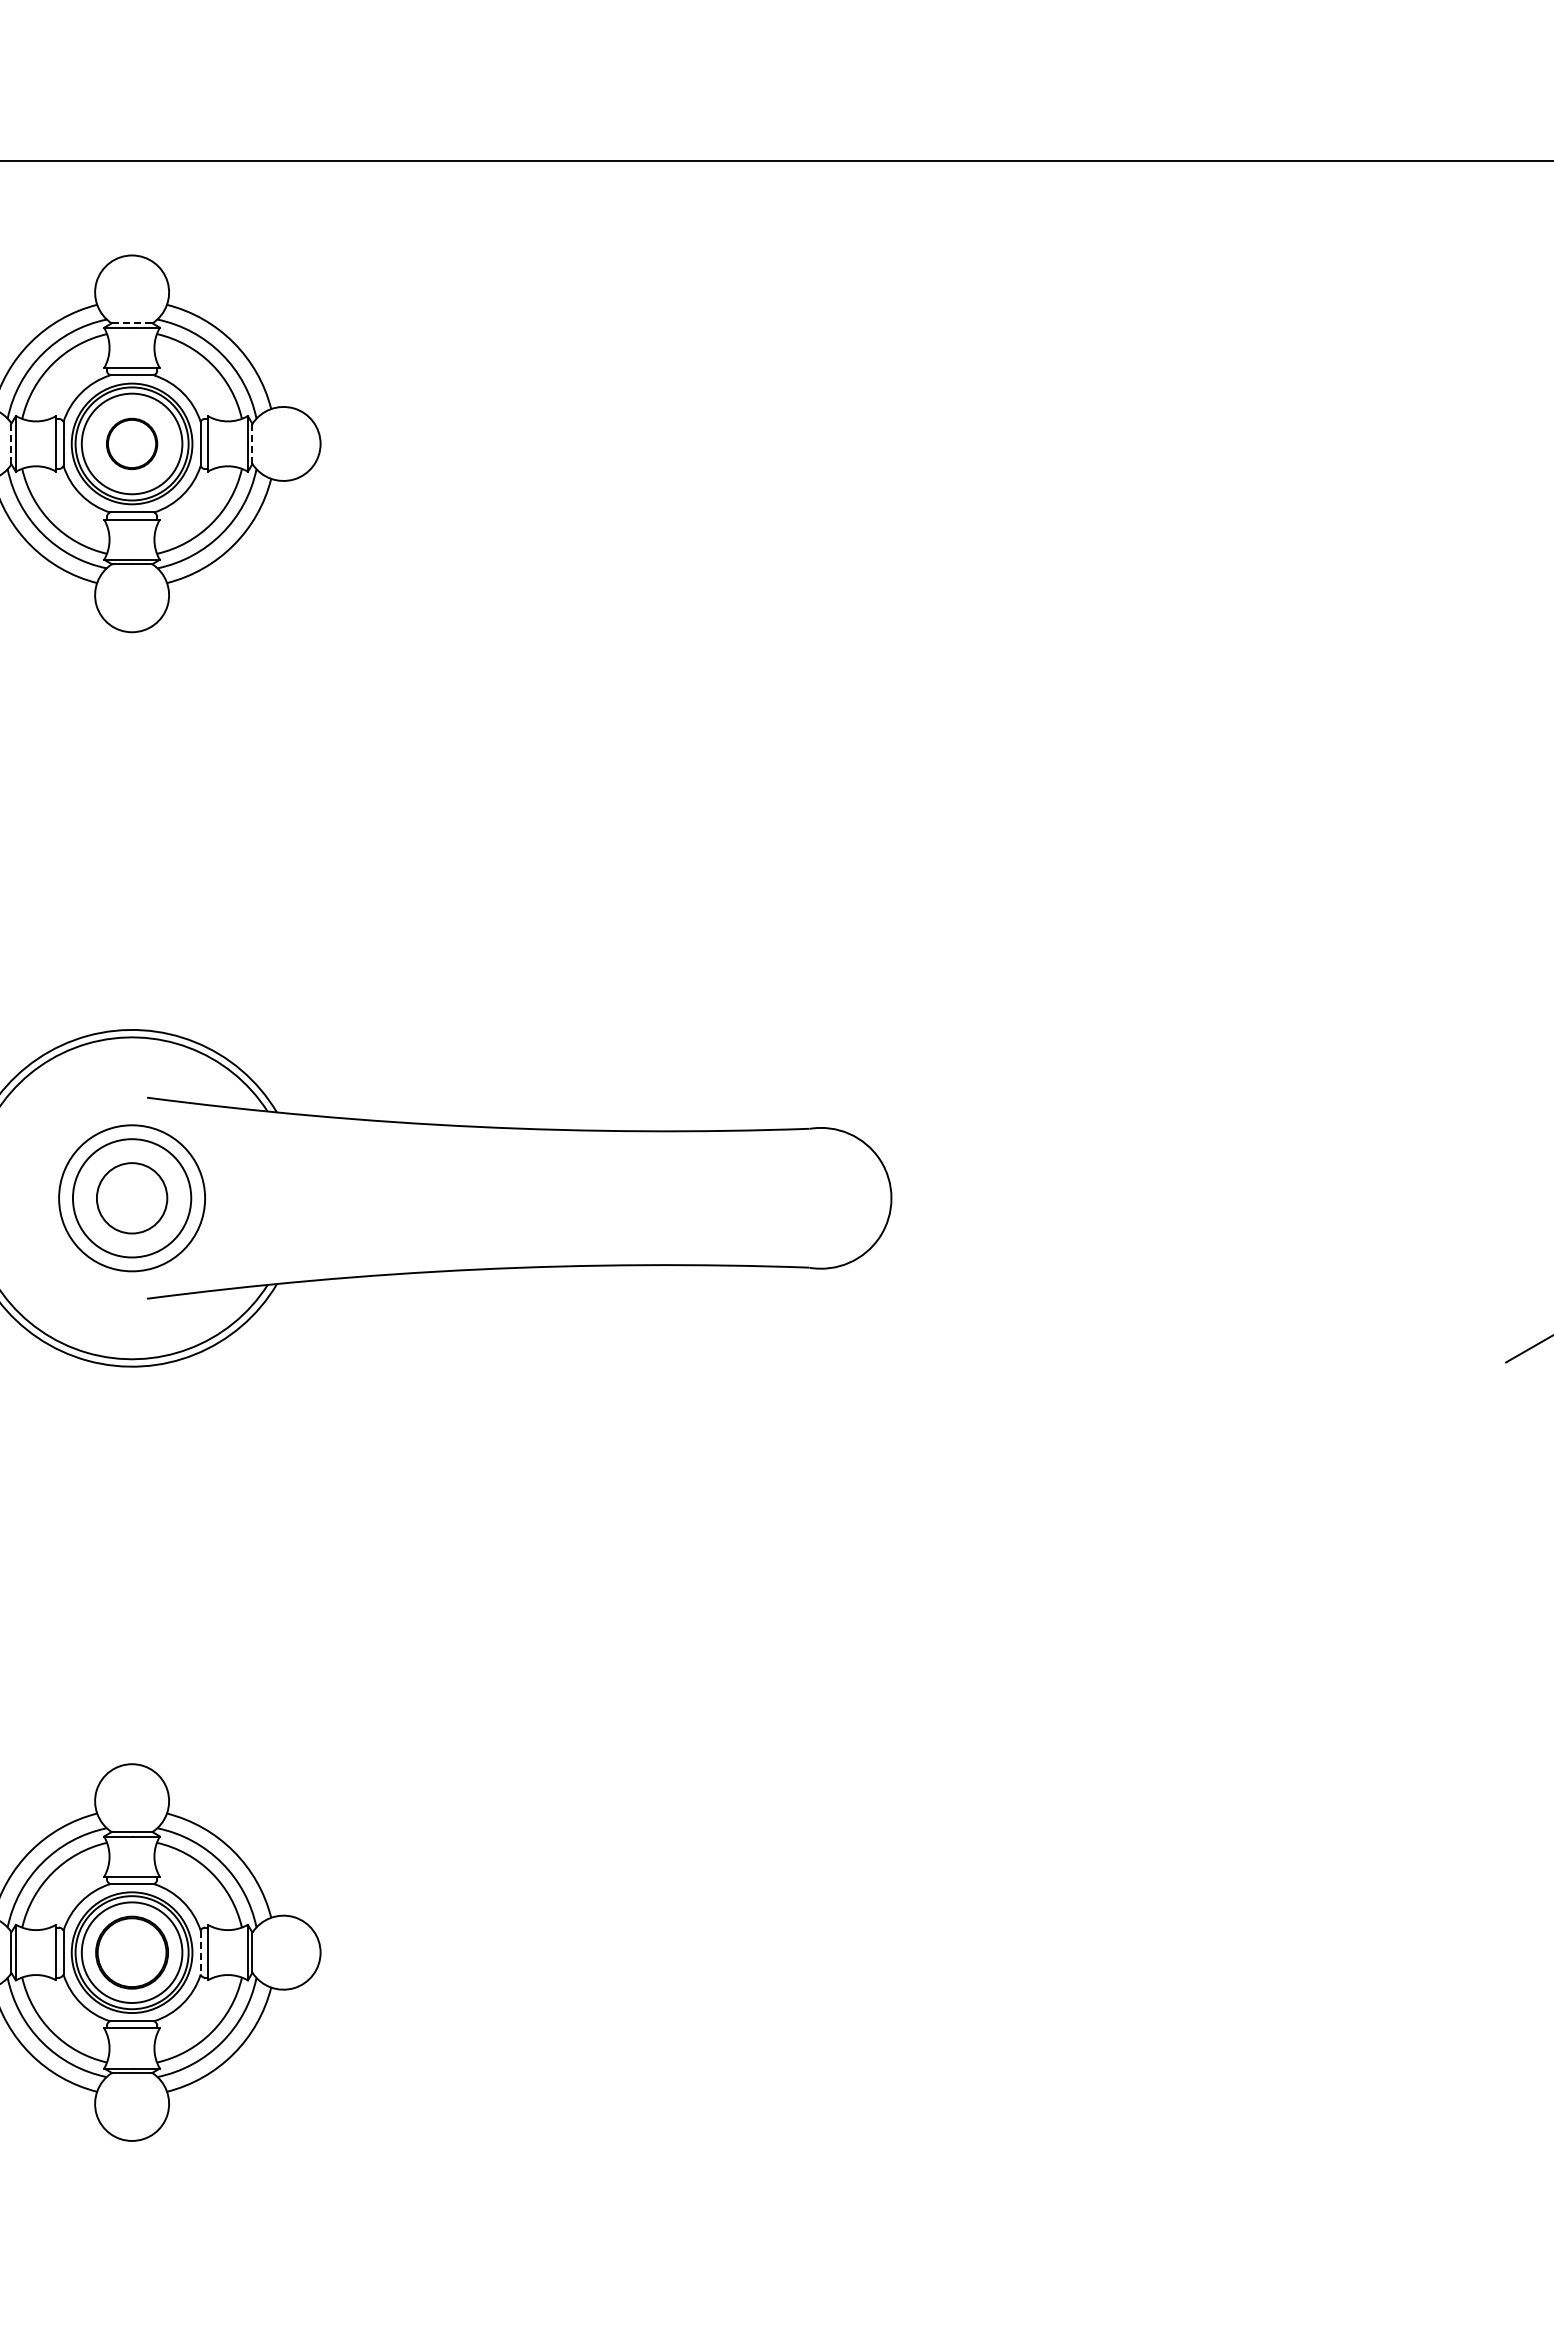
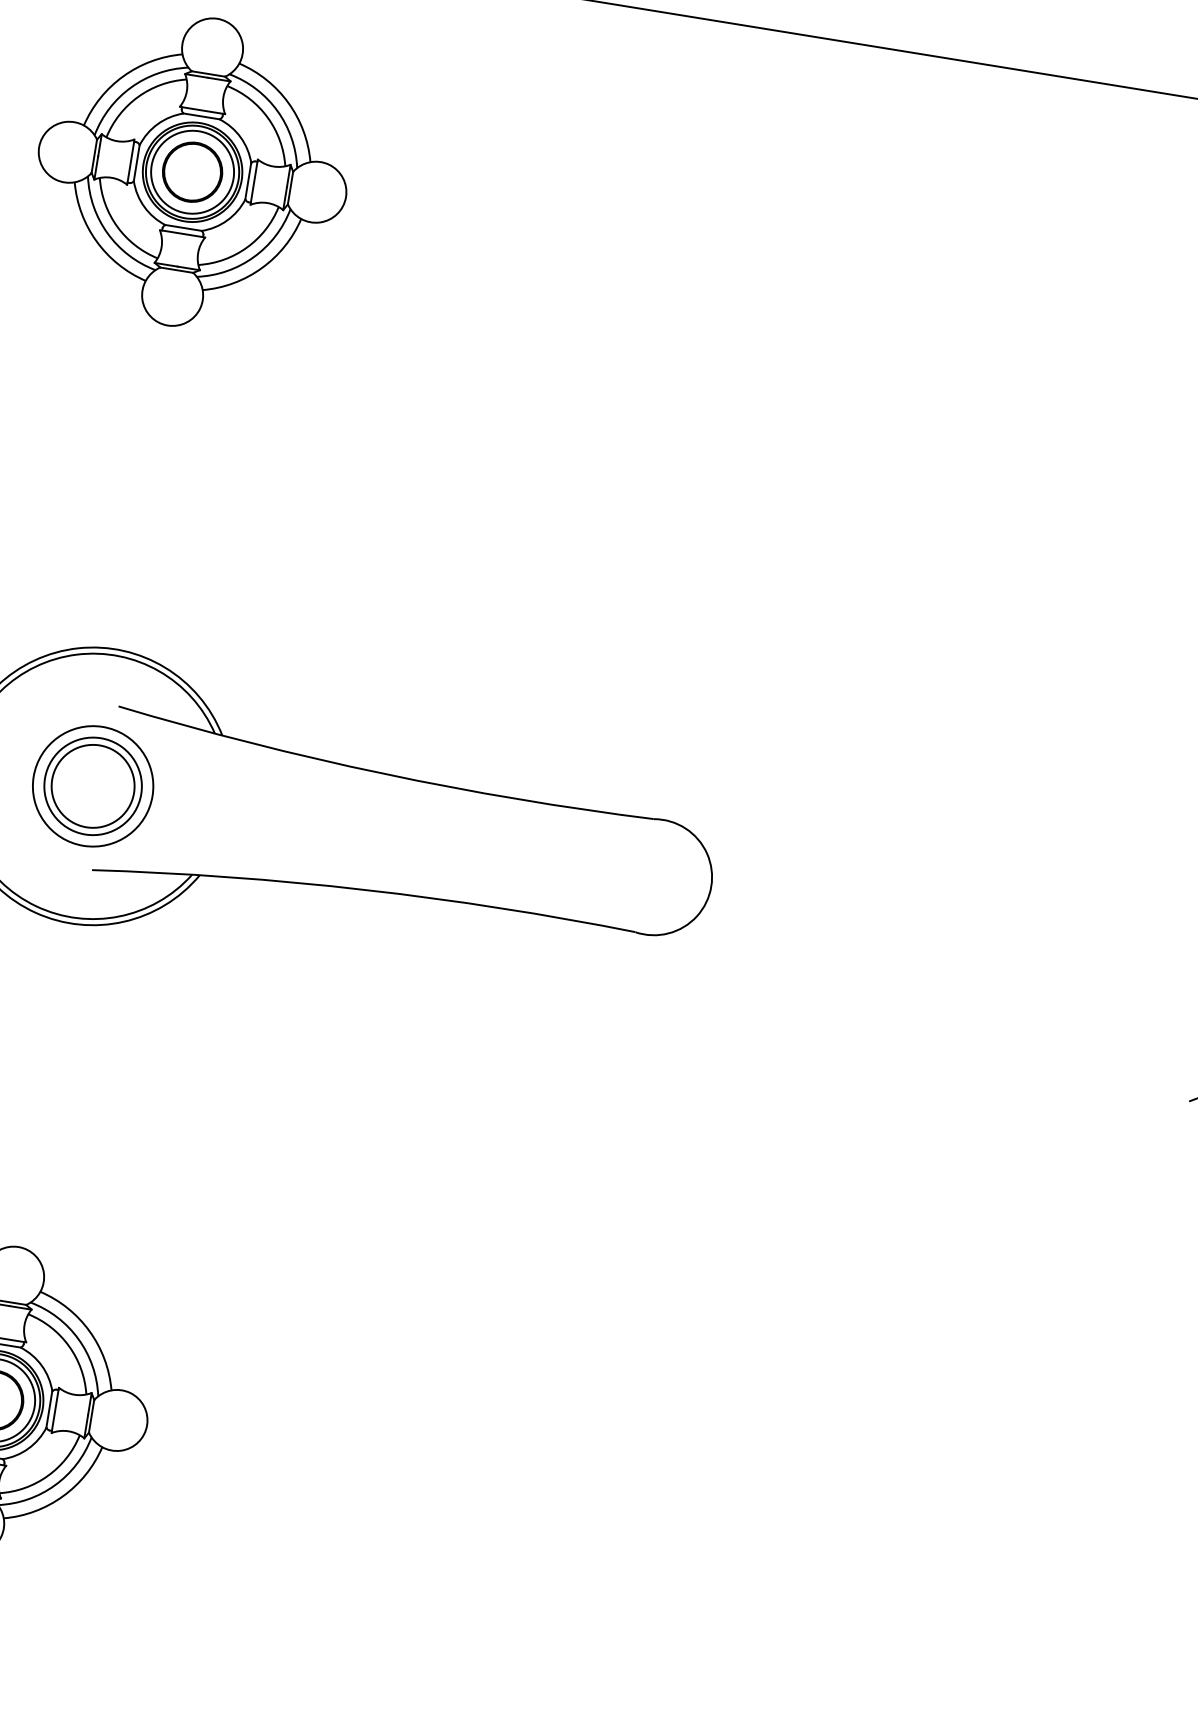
line: (131, 323) -> (207, 74), dashed -> solid
circle: (131, 443) -> (192, 171), size x1.43
line: (11, 444) -> (94, 156), dashed -> solid
line: (252, 444) -> (290, 188), dashed -> solid
circle: (131, 1198) -> (92, 786), size x1.43
line: (200, 1952) -> (49, 1409), dashed -> solid

